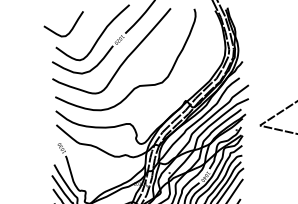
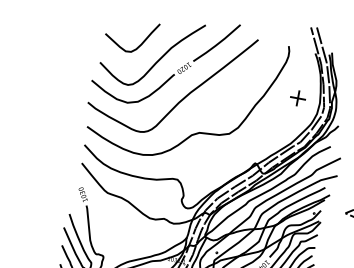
curve: (70, 29) -> (139, 44), moved
part: (208, 46) -> (298, 98), added

